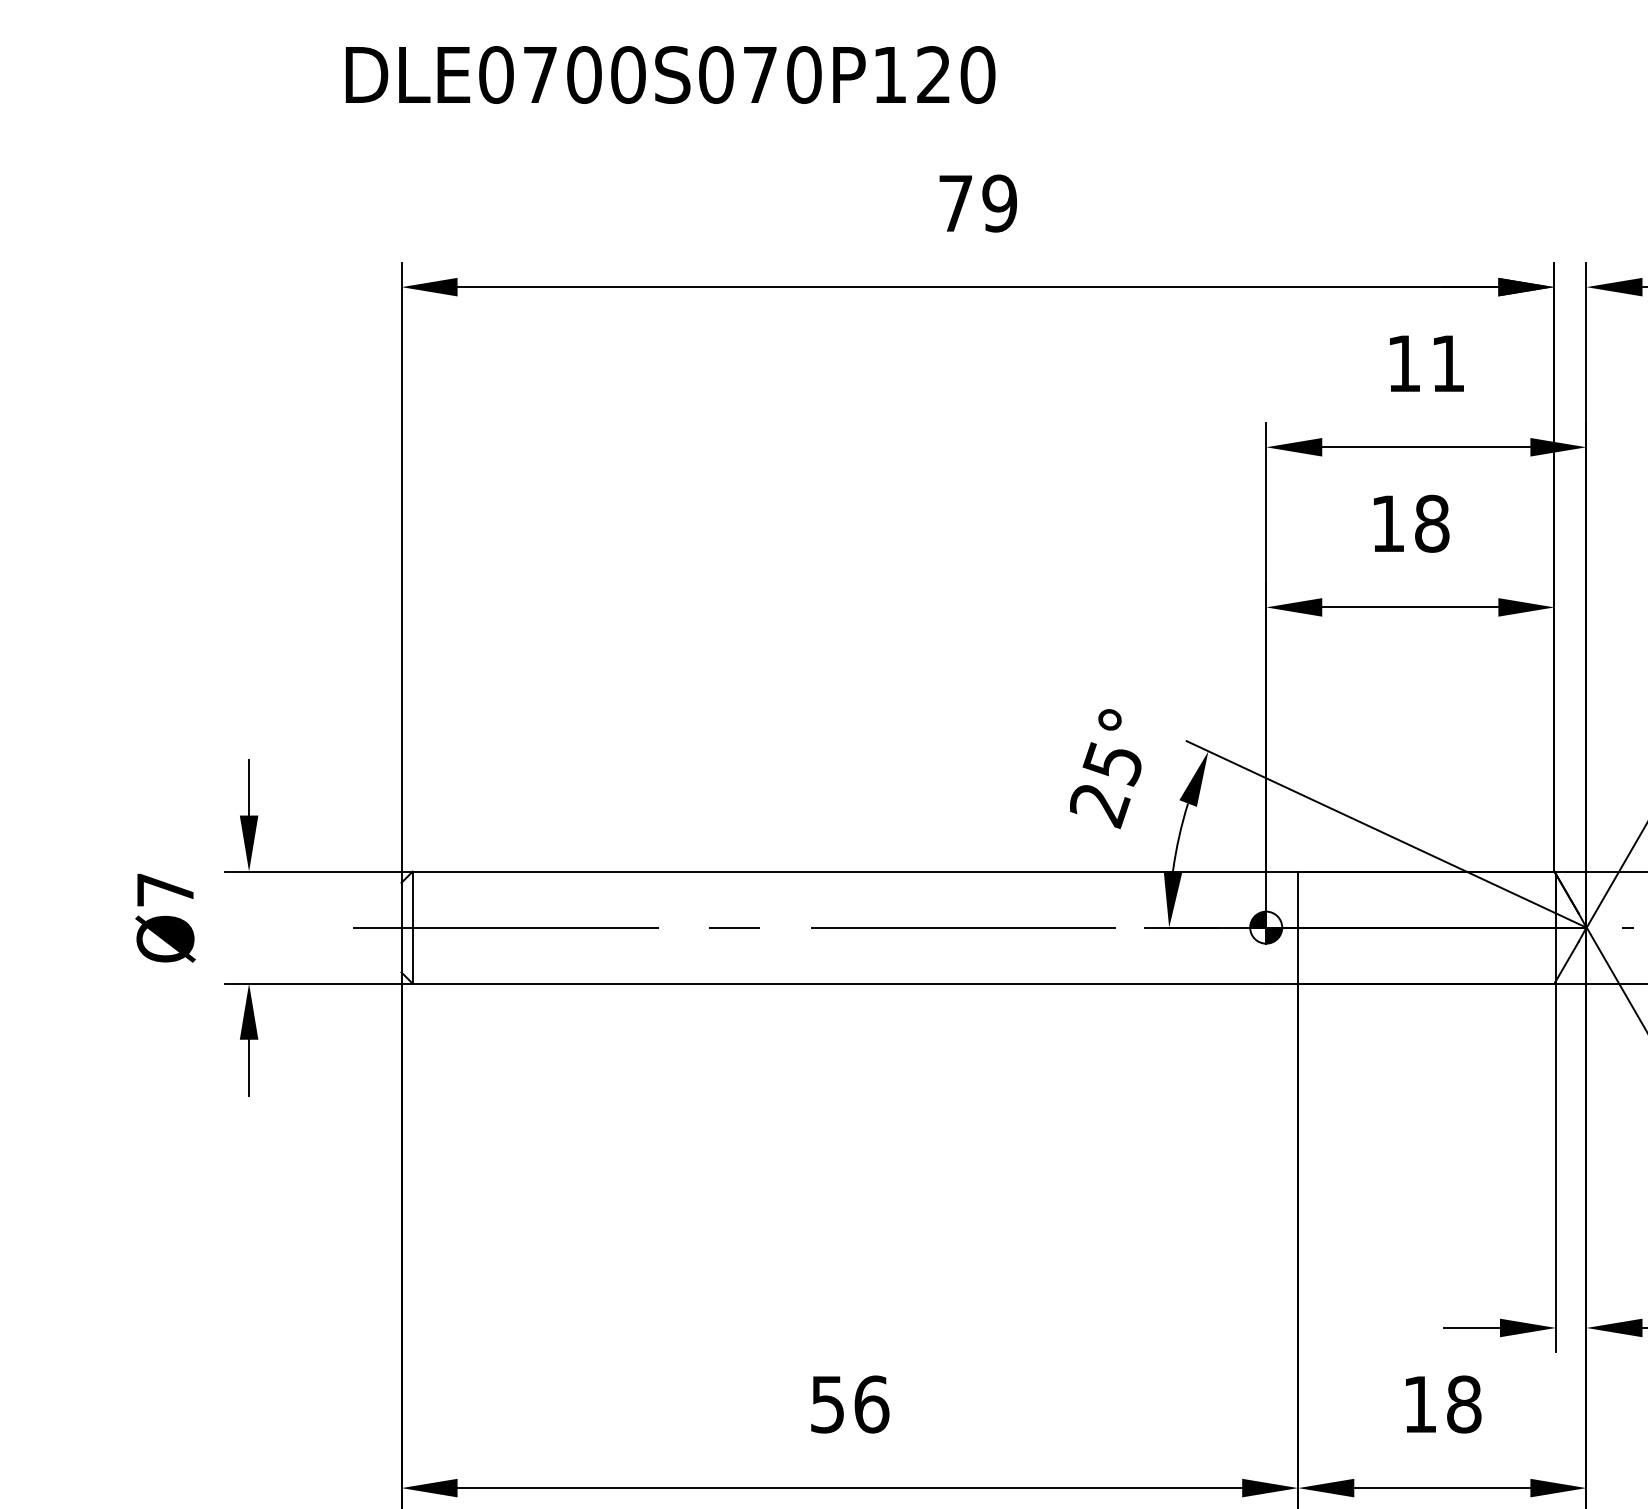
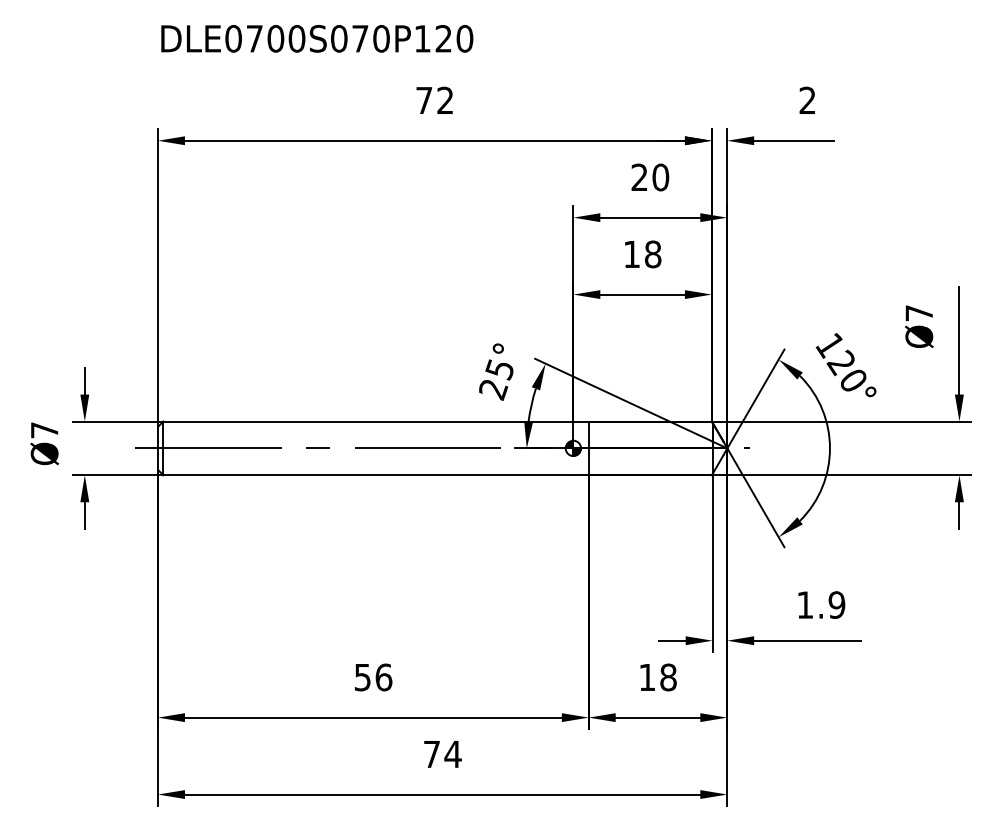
text: (671, 74) -> (317, 38), moved
text: (999, 203) -> (445, 100), 79 -> 72
text: (1426, 363) -> (650, 177), 11 -> 20

